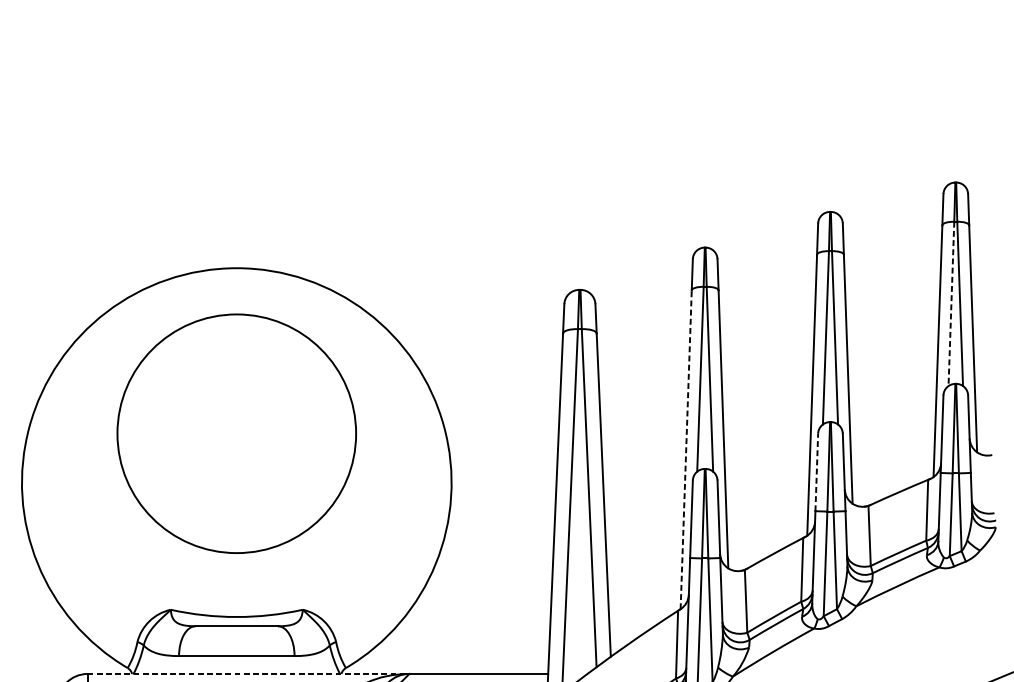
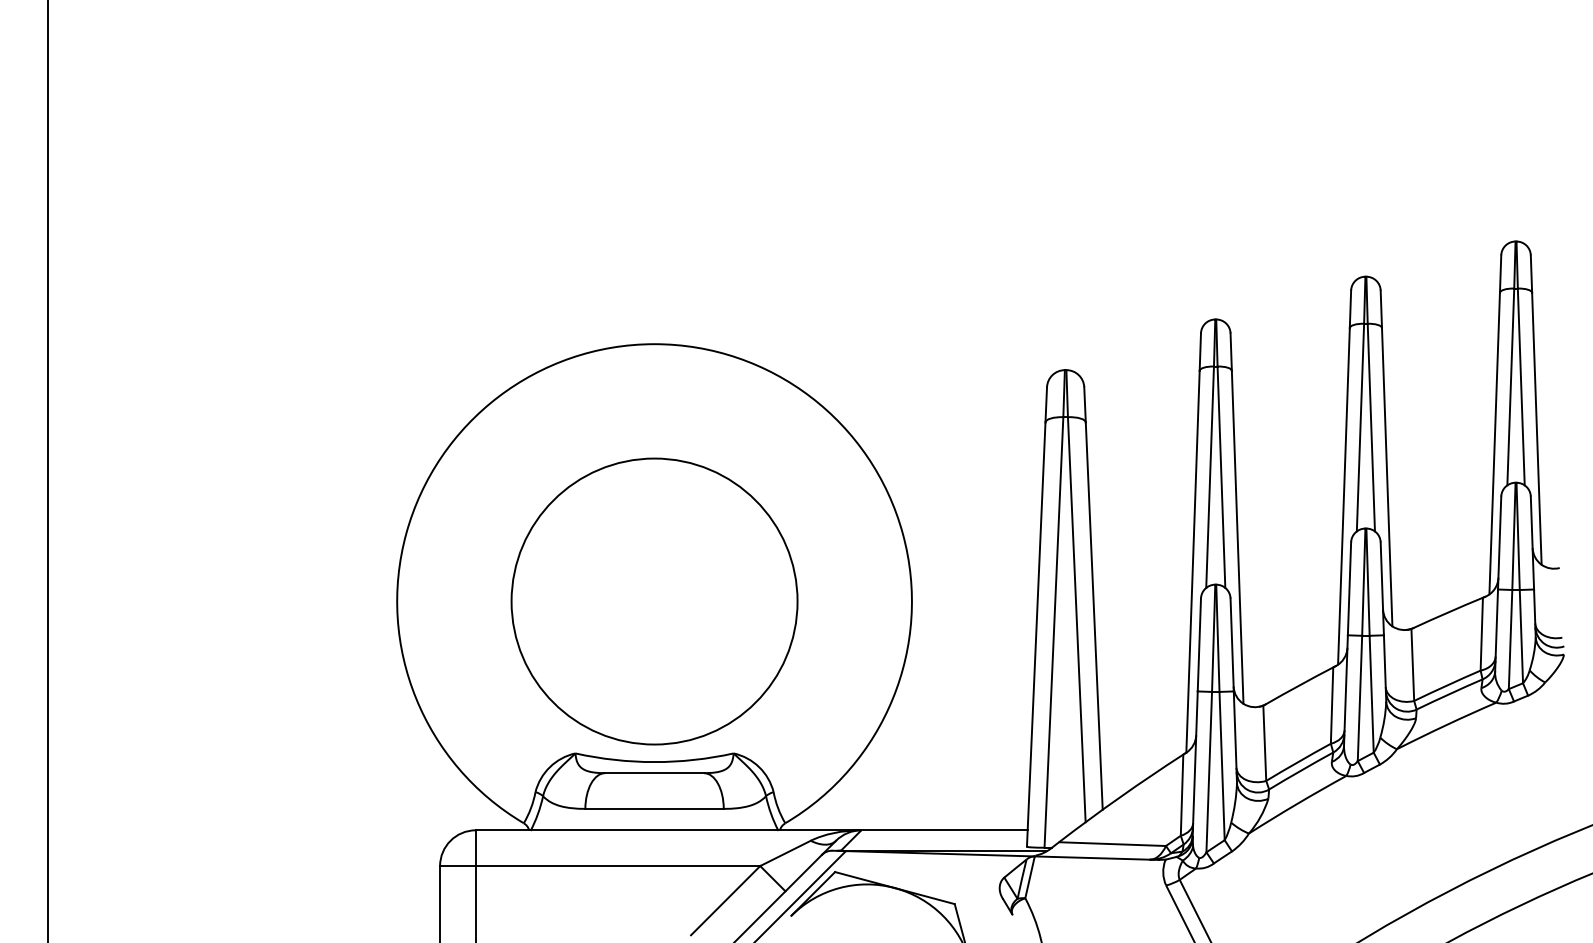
line: (951, 304) -> (1510, 387), dashed -> solid
circle: (236, 433) -> (654, 601), moved
line: (686, 449) -> (1193, 561), dashed -> solid
line: (816, 472) -> (1349, 588), dashed -> solid
line: (248, 674) -> (668, 830), dashed -> solid

